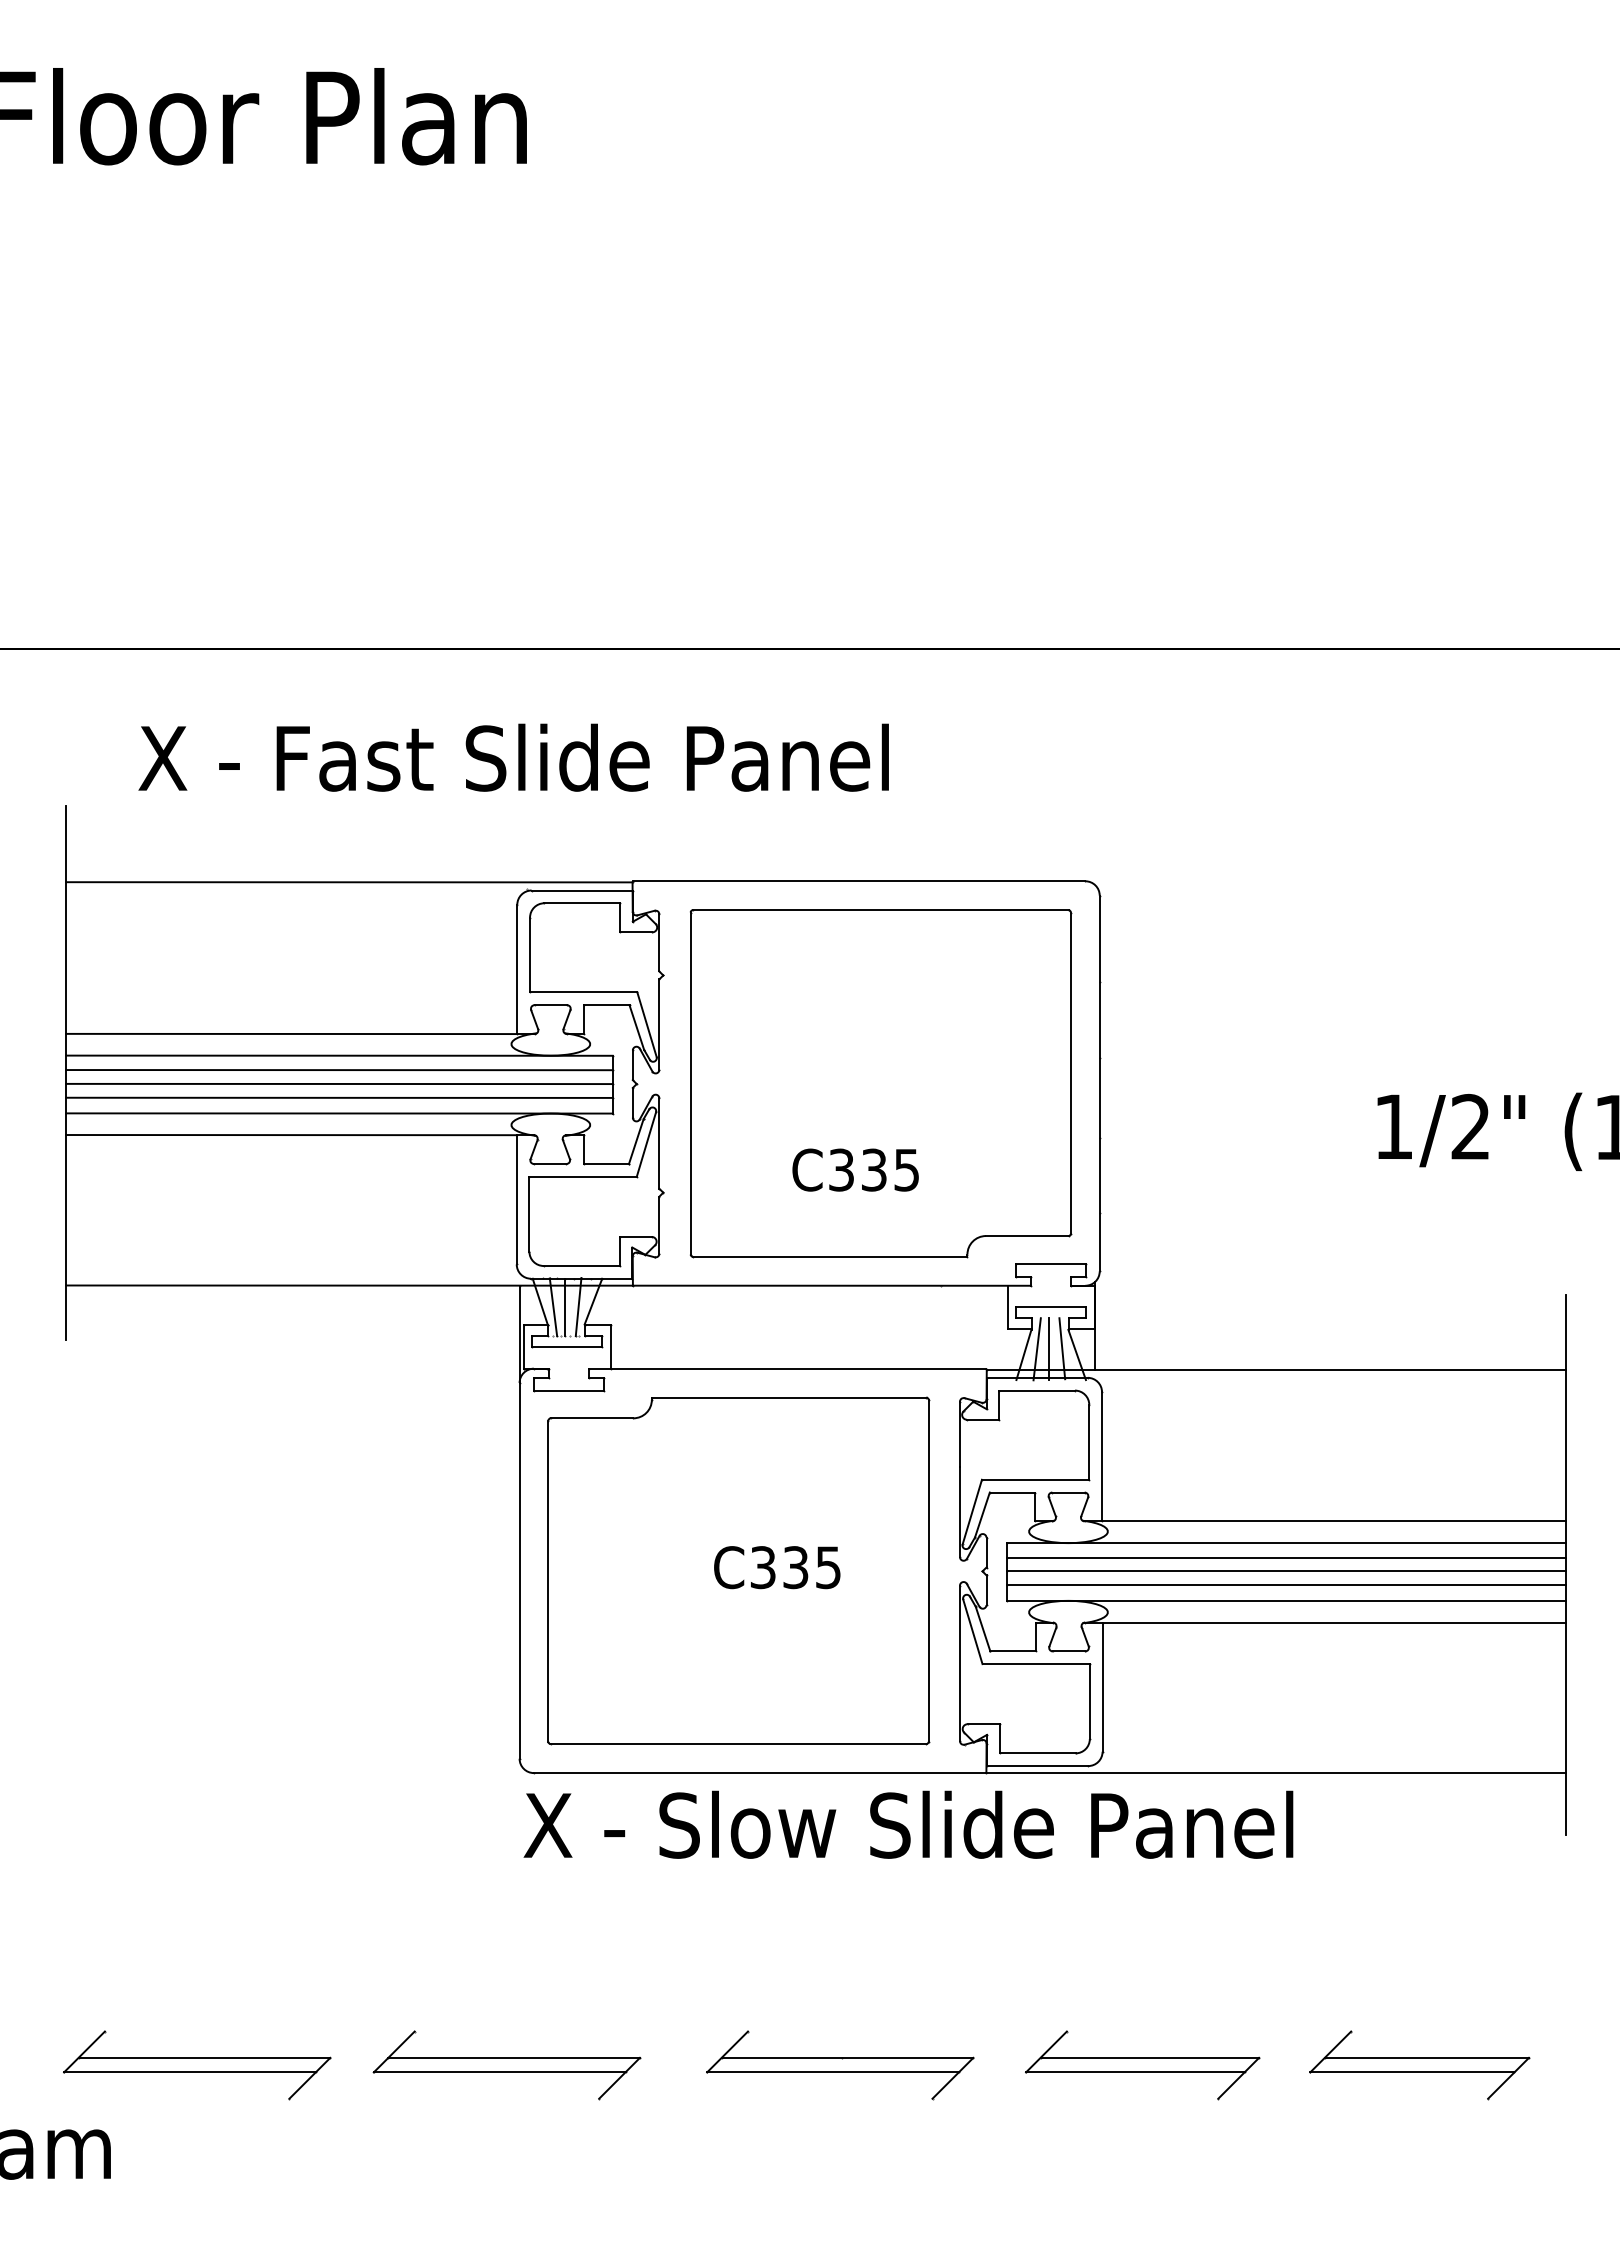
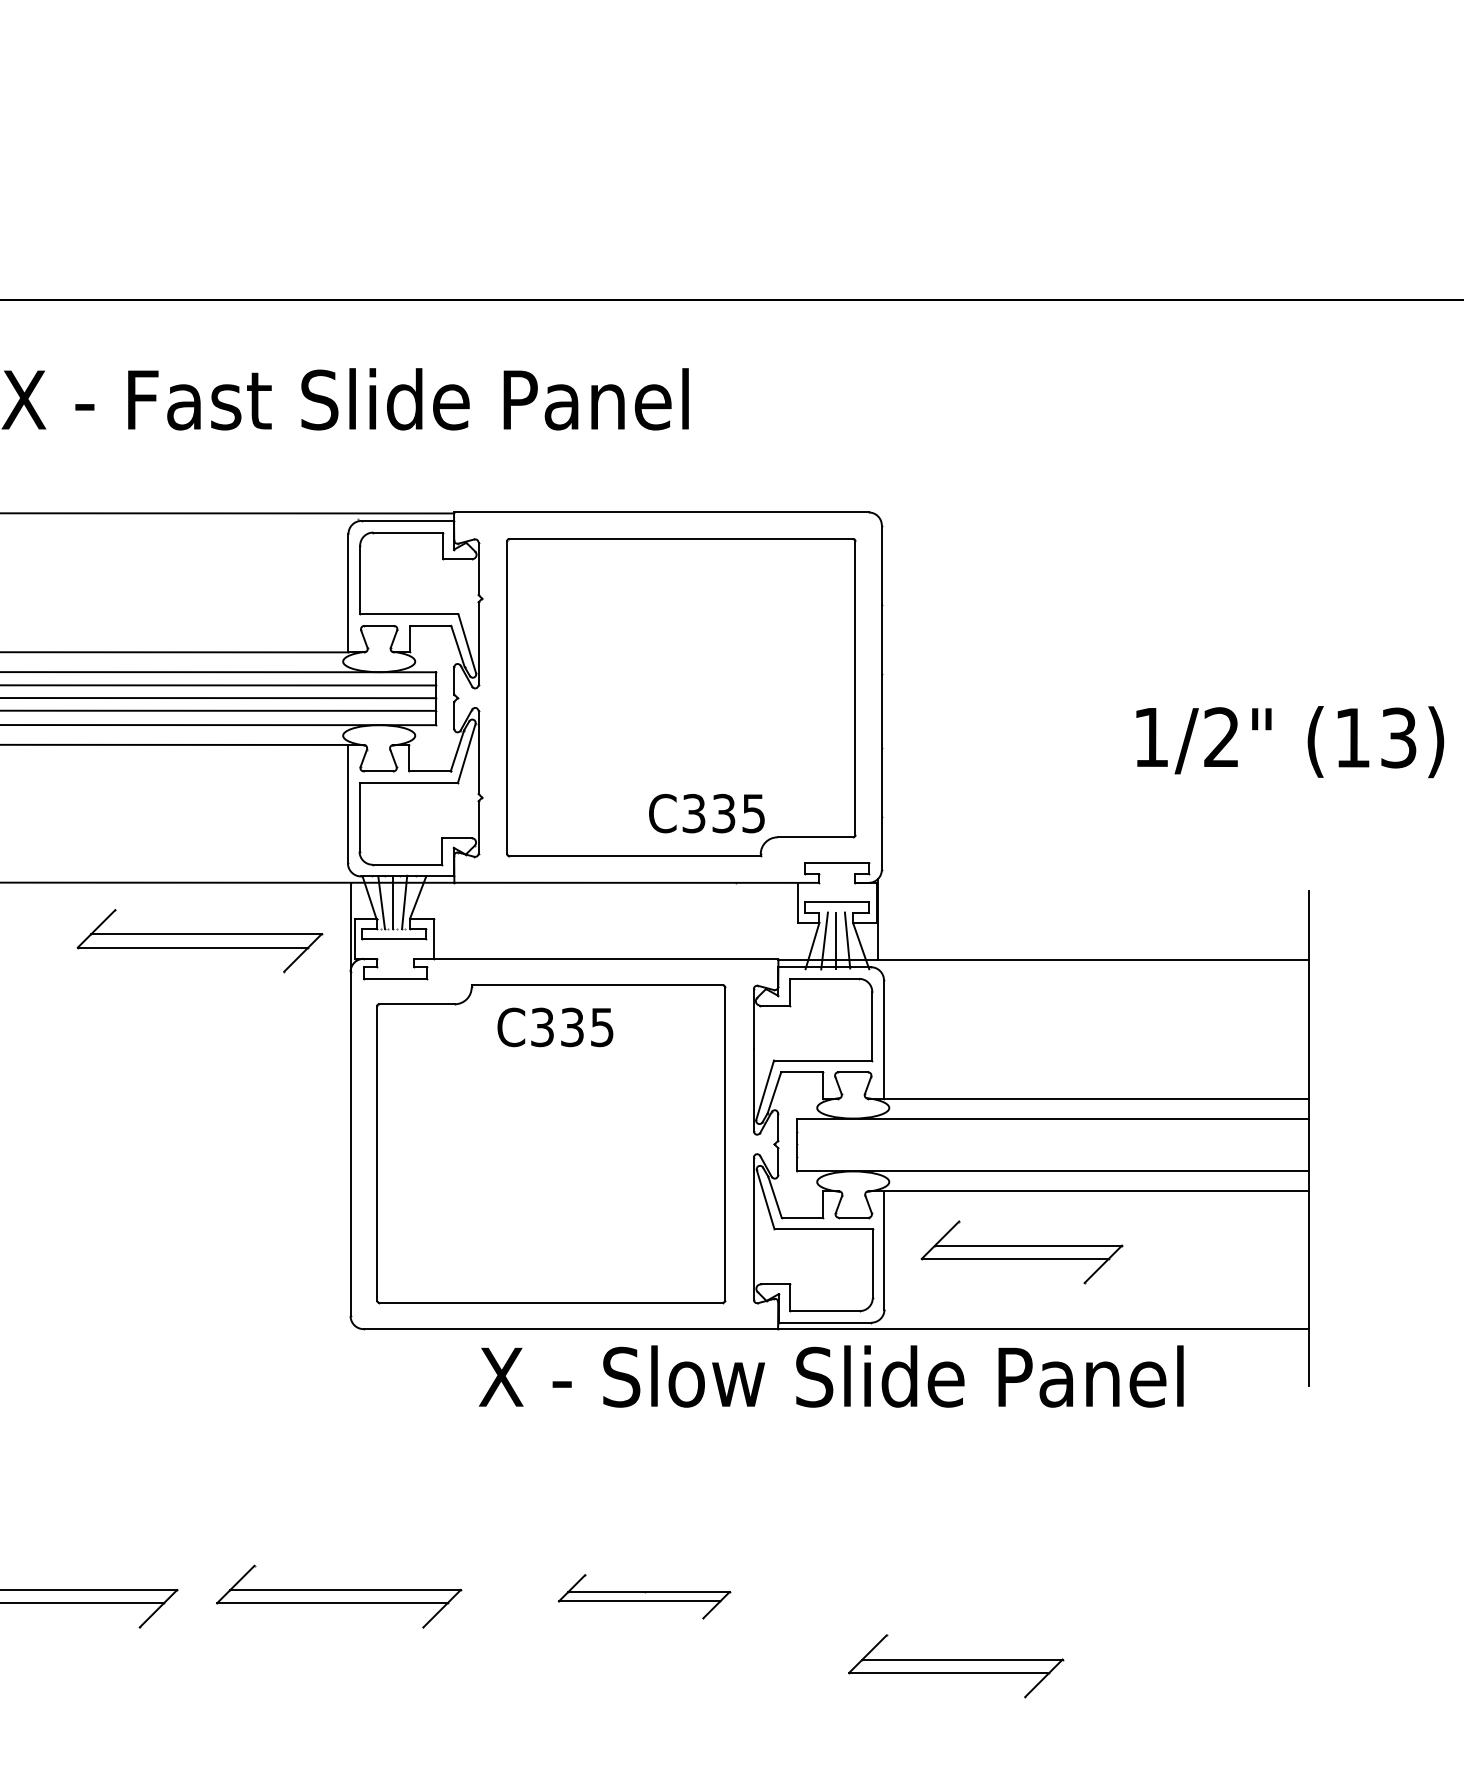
text: (855, 1169) -> (706, 813), moved
part: (354, 1349) -> (199, 941), added
line: (1286, 1557) -> (1052, 1131), removed
text: (777, 1567) -> (555, 1027), moved
line: (1286, 1571) -> (1052, 1144), removed
line: (1286, 1585) -> (1052, 1157), removed
text: (908, 1824) -> (831, 1376), moved
part: (840, 2065) -> (644, 1596), size x0.7
part: (1142, 2065) -> (955, 1666), moved
part: (1419, 2065) -> (1021, 1252), moved

